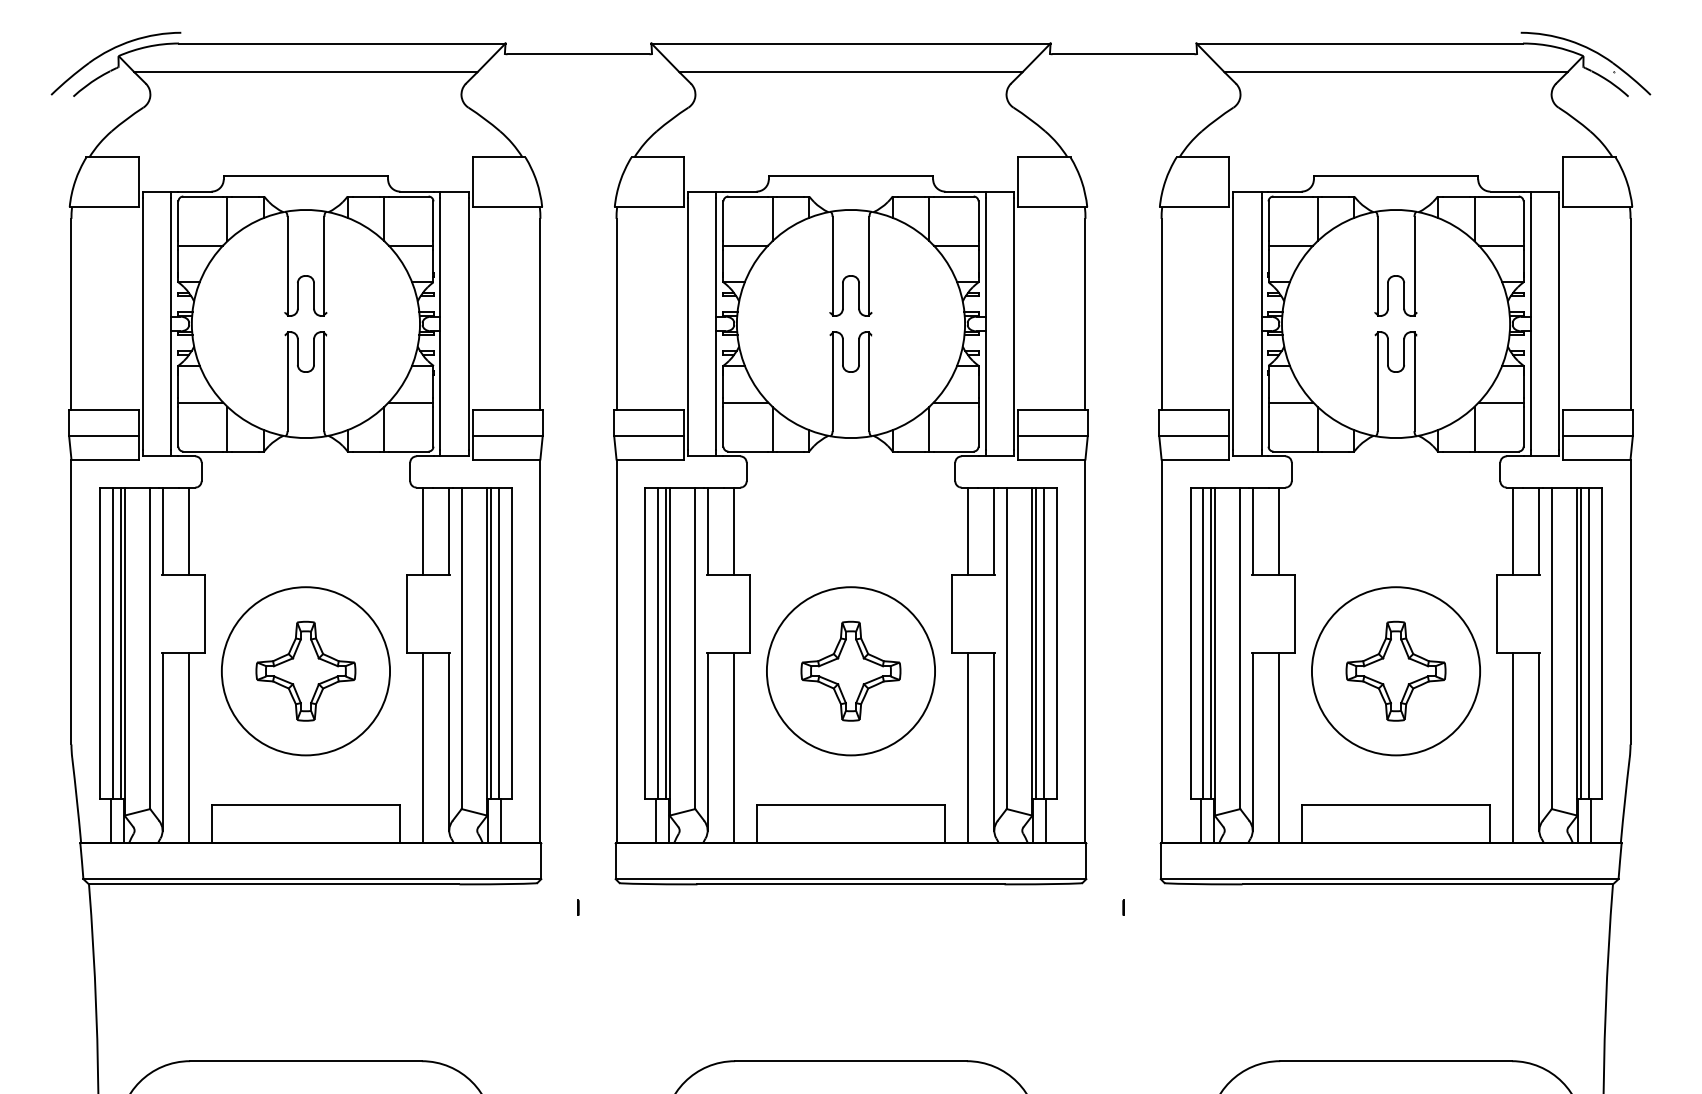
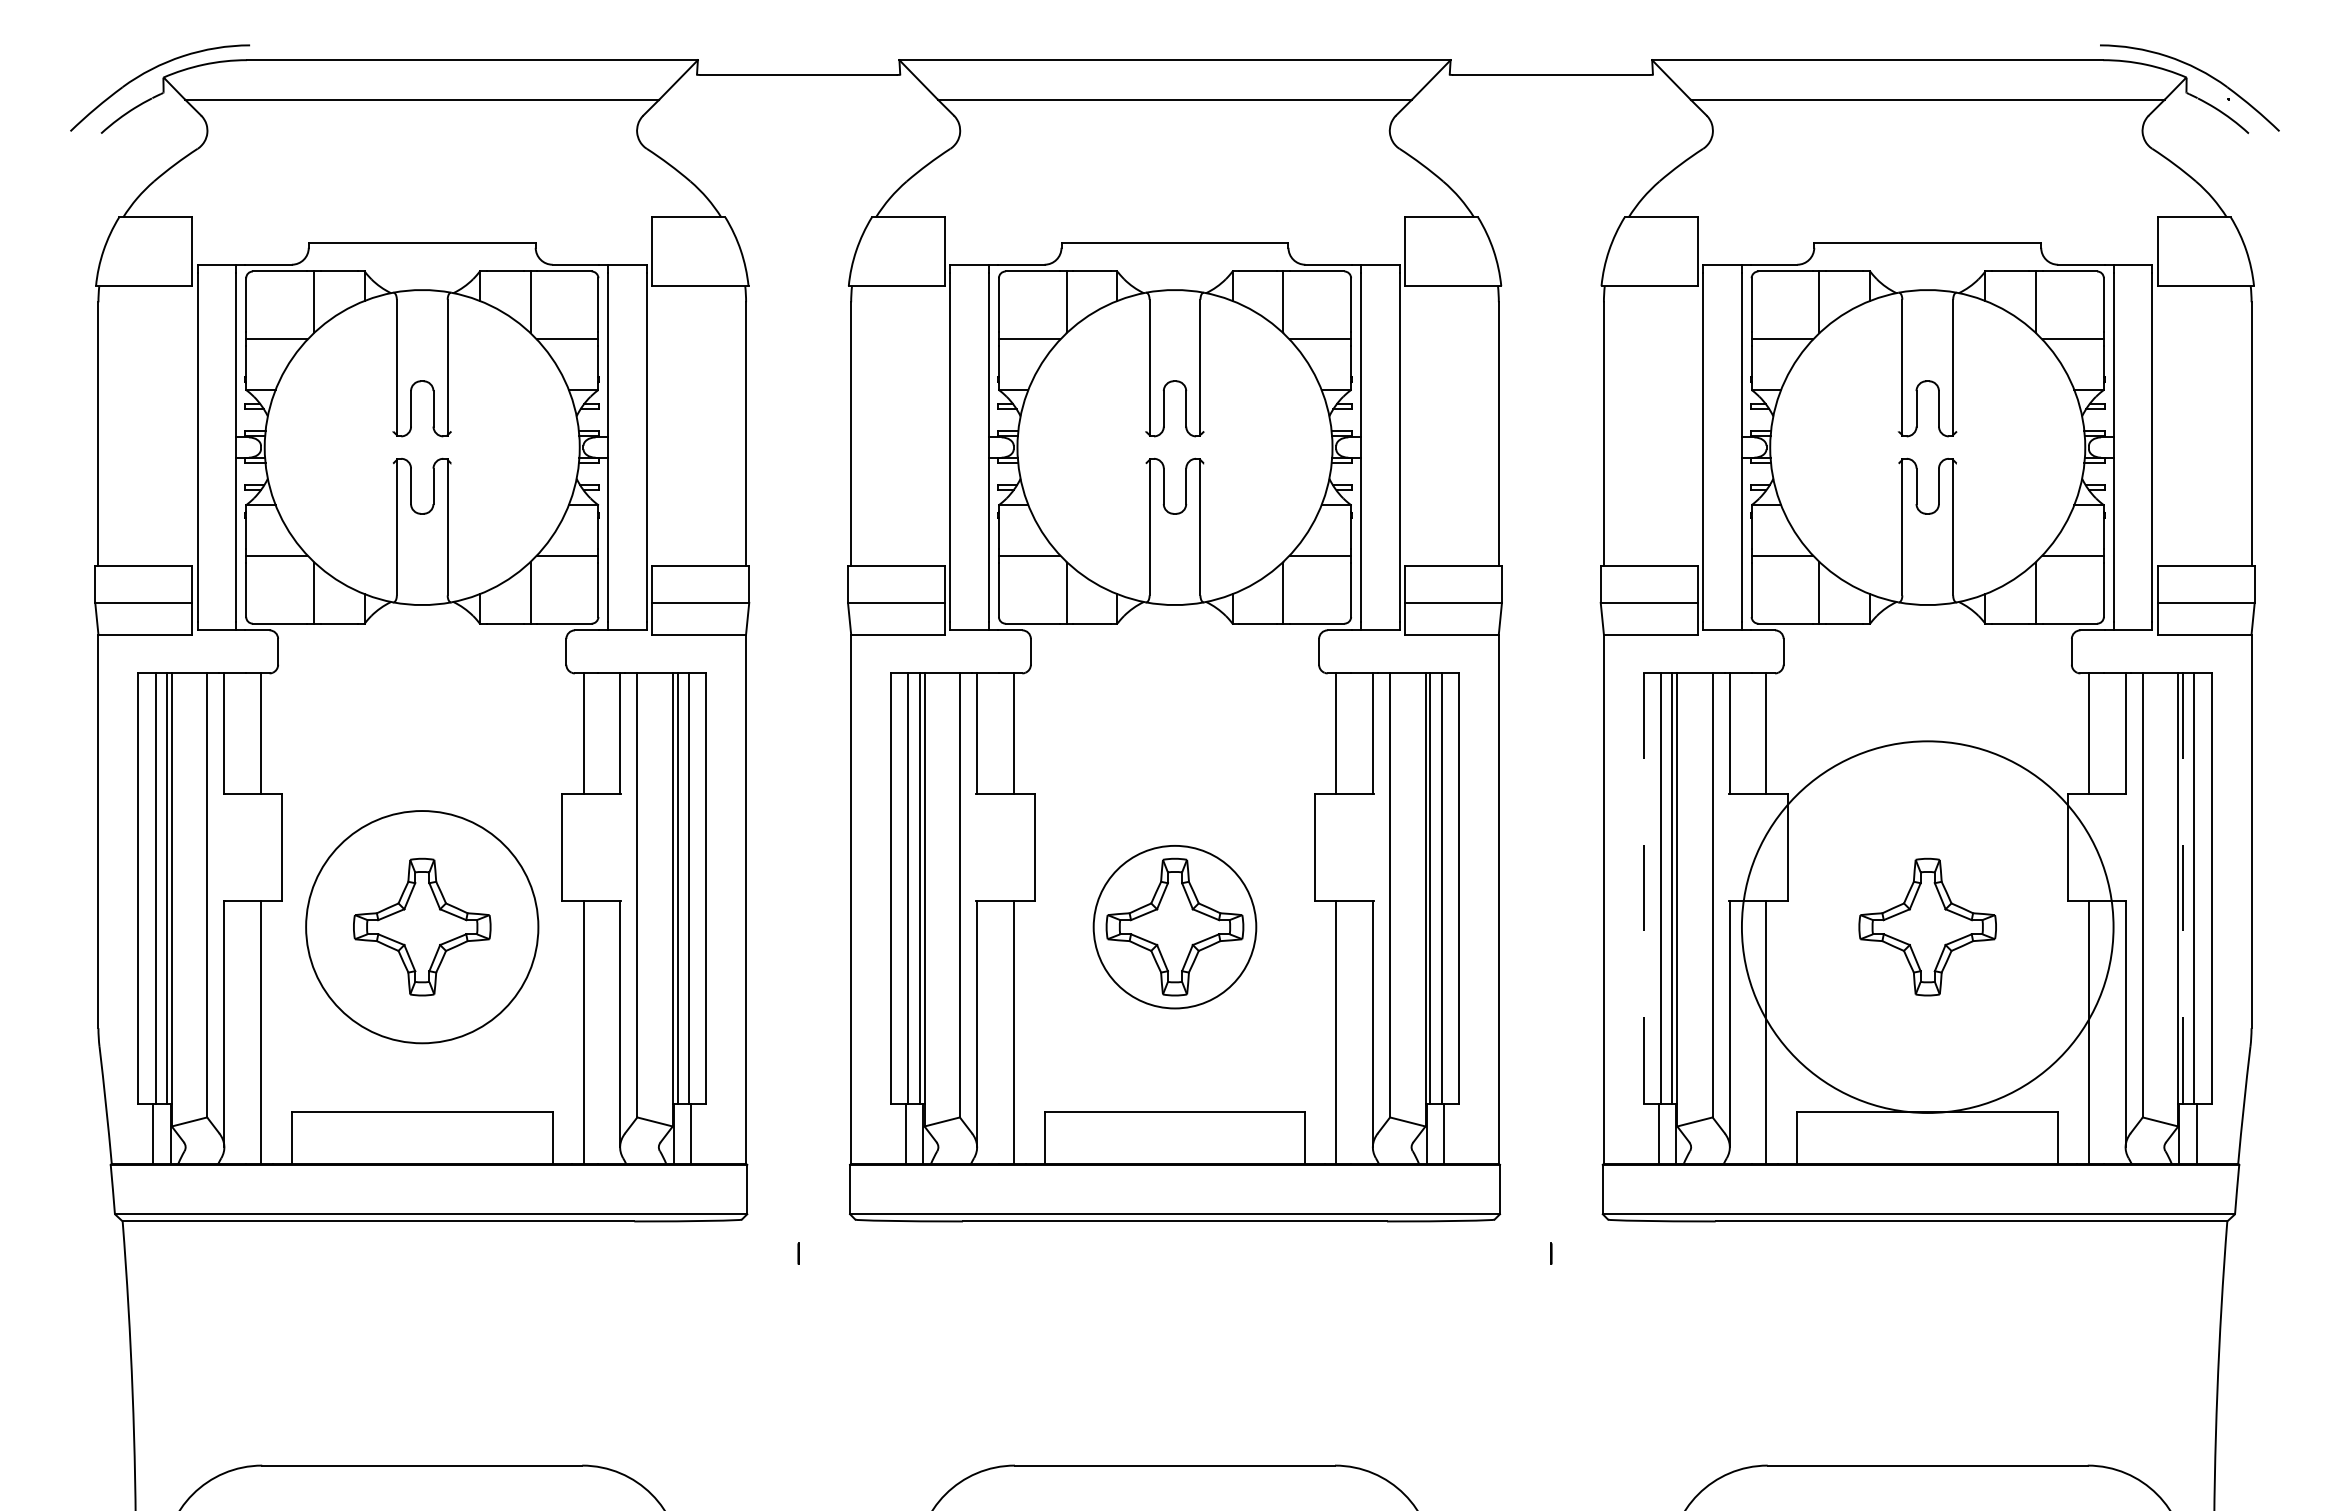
line: (1190, 643) -> (1643, 888), solid -> dashed
line: (1581, 643) -> (2183, 888), solid -> dashed
circle: (850, 671) -> (1174, 927), size x0.7
circle: (1395, 671) -> (1927, 927), size x1.6

